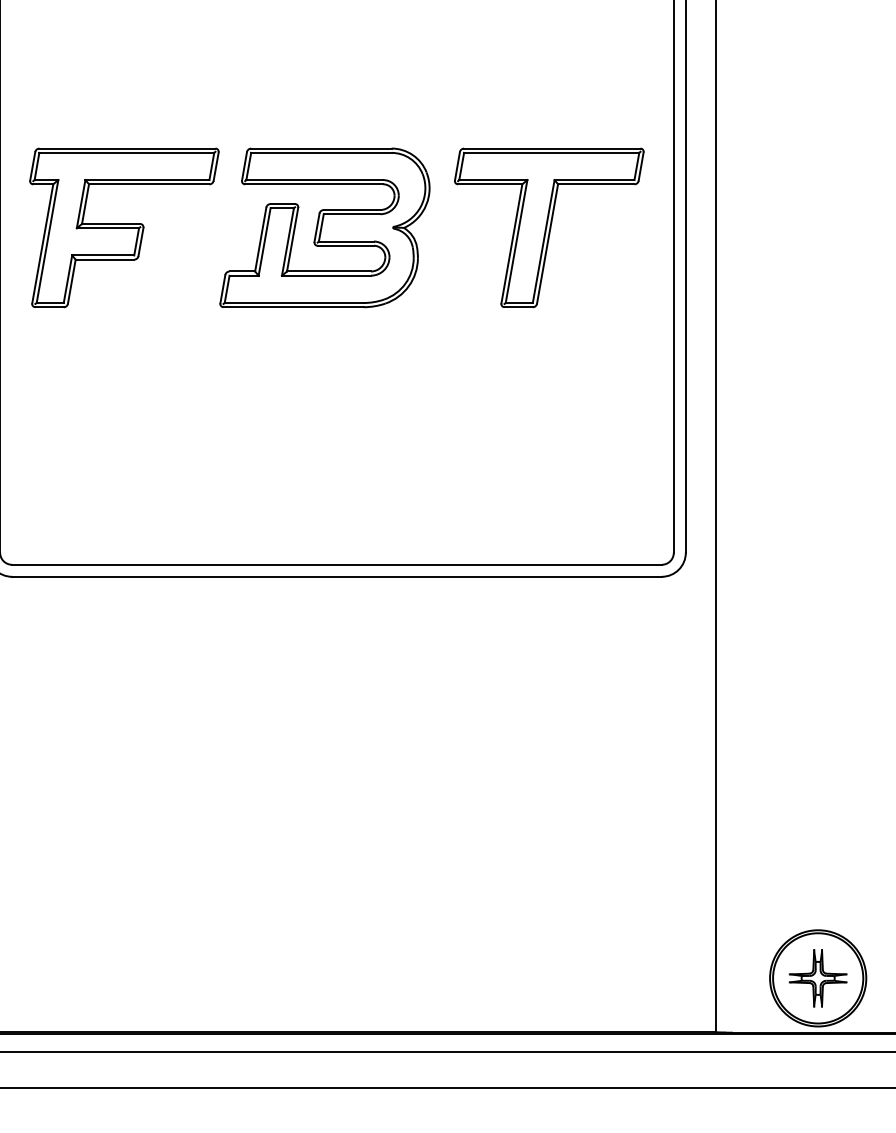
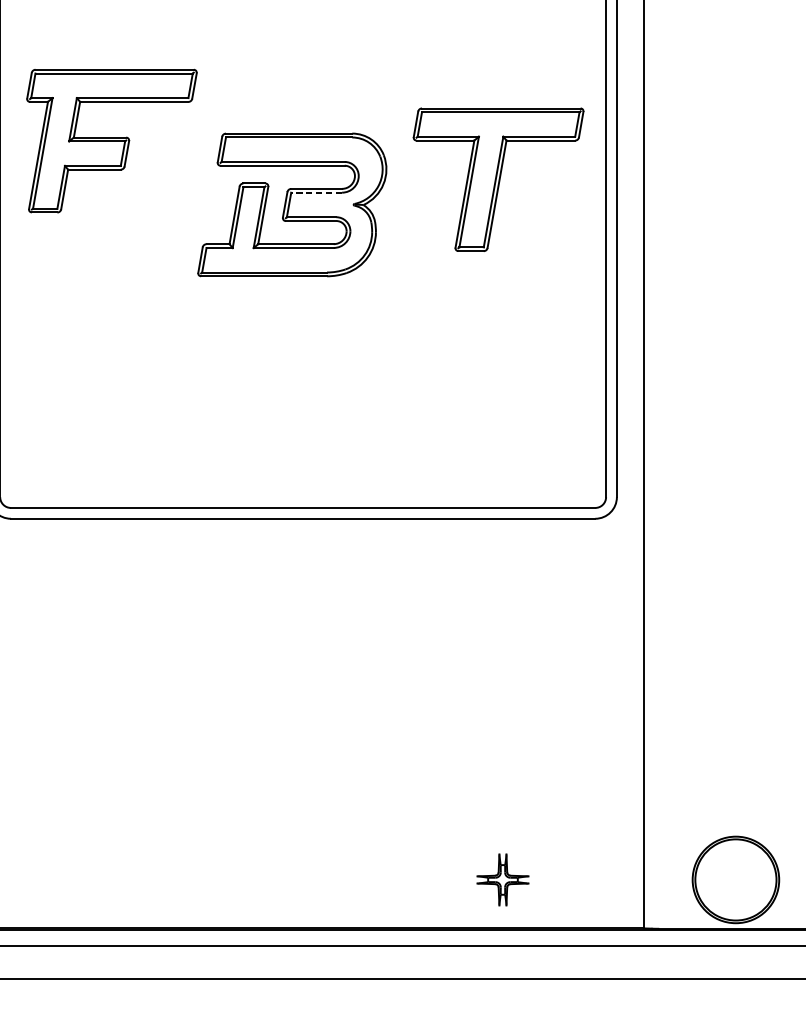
line: (351, 214) -> (316, 192), solid -> dashed
part: (124, 227) -> (112, 140), moved
part: (549, 227) -> (498, 179), moved
part: (817, 978) -> (502, 880), moved

